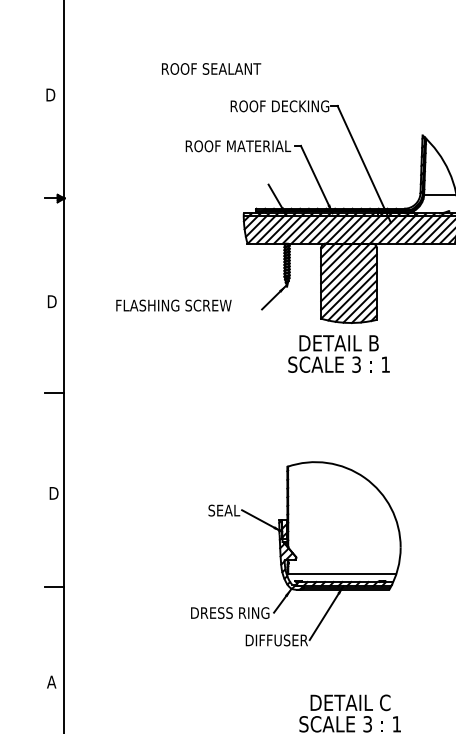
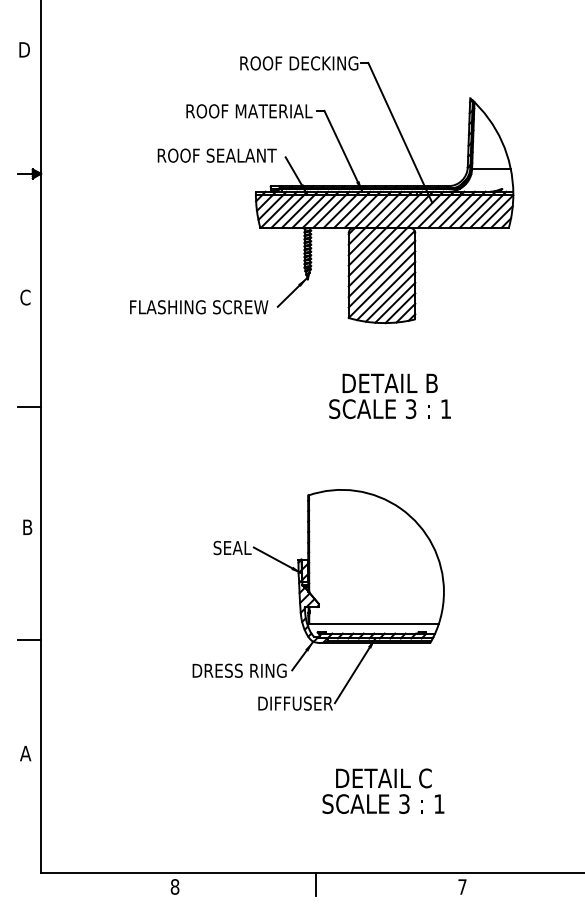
text: (210, 68) -> (216, 155), moved
text: (51, 301) -> (25, 297), D -> C
text: (174, 305) -> (199, 307), moved
text: (338, 354) -> (389, 396), moved
text: (54, 493) -> (29, 527), D -> B

